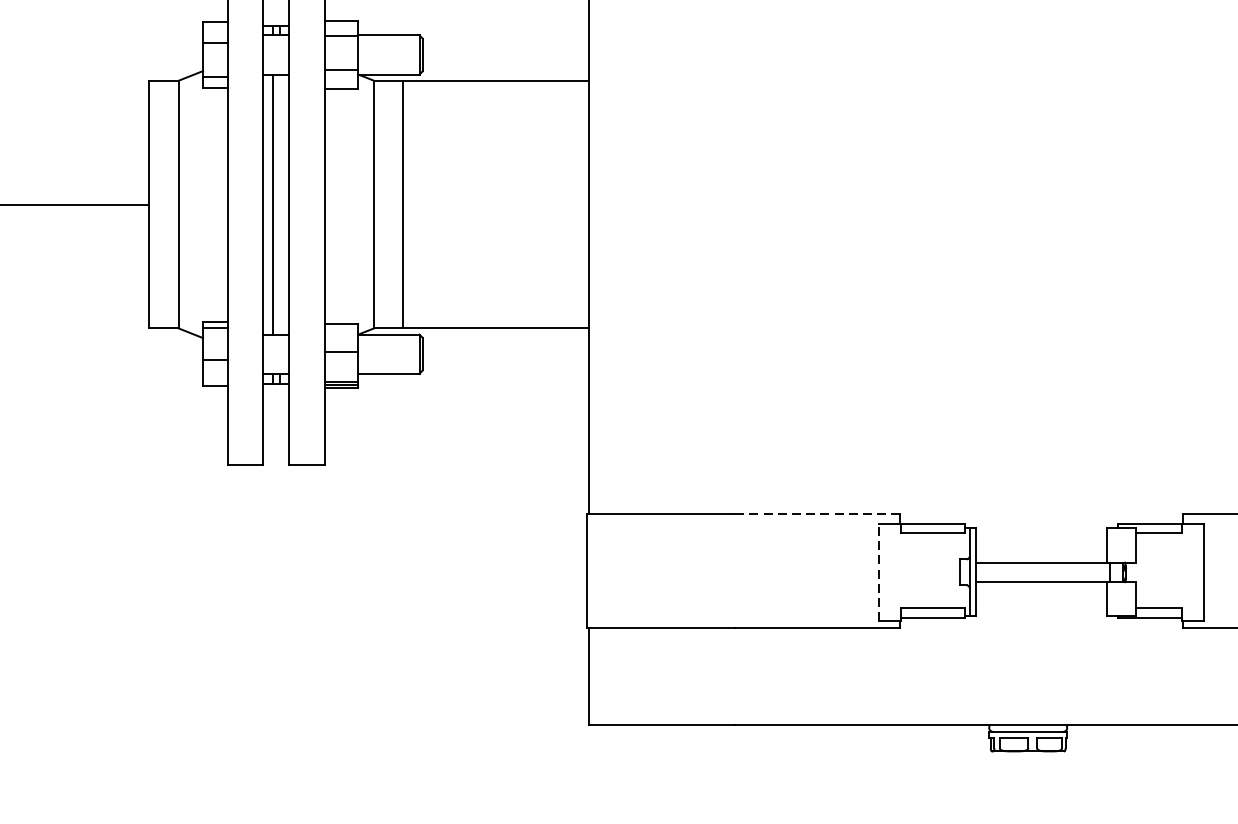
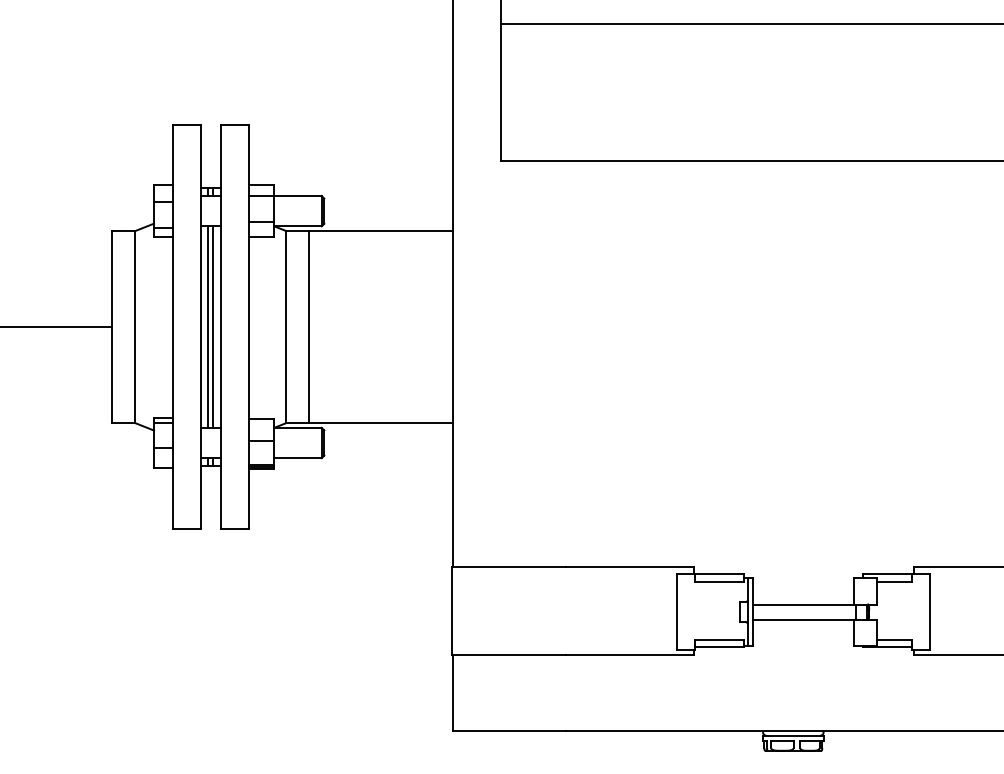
line: (279, 203) -> (213, 326), added
line: (818, 513) -> (630, 566), dashed -> solid
line: (878, 572) -> (677, 612), dashed -> solid

